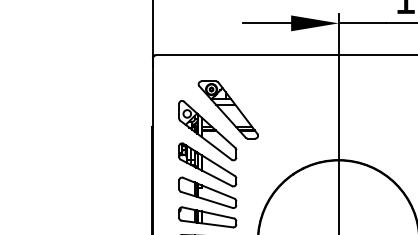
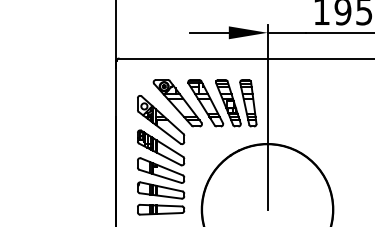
part: (283, 110) -> (222, 103), added

